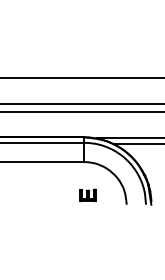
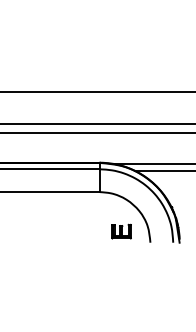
part: (87, 195) -> (121, 231), moved

